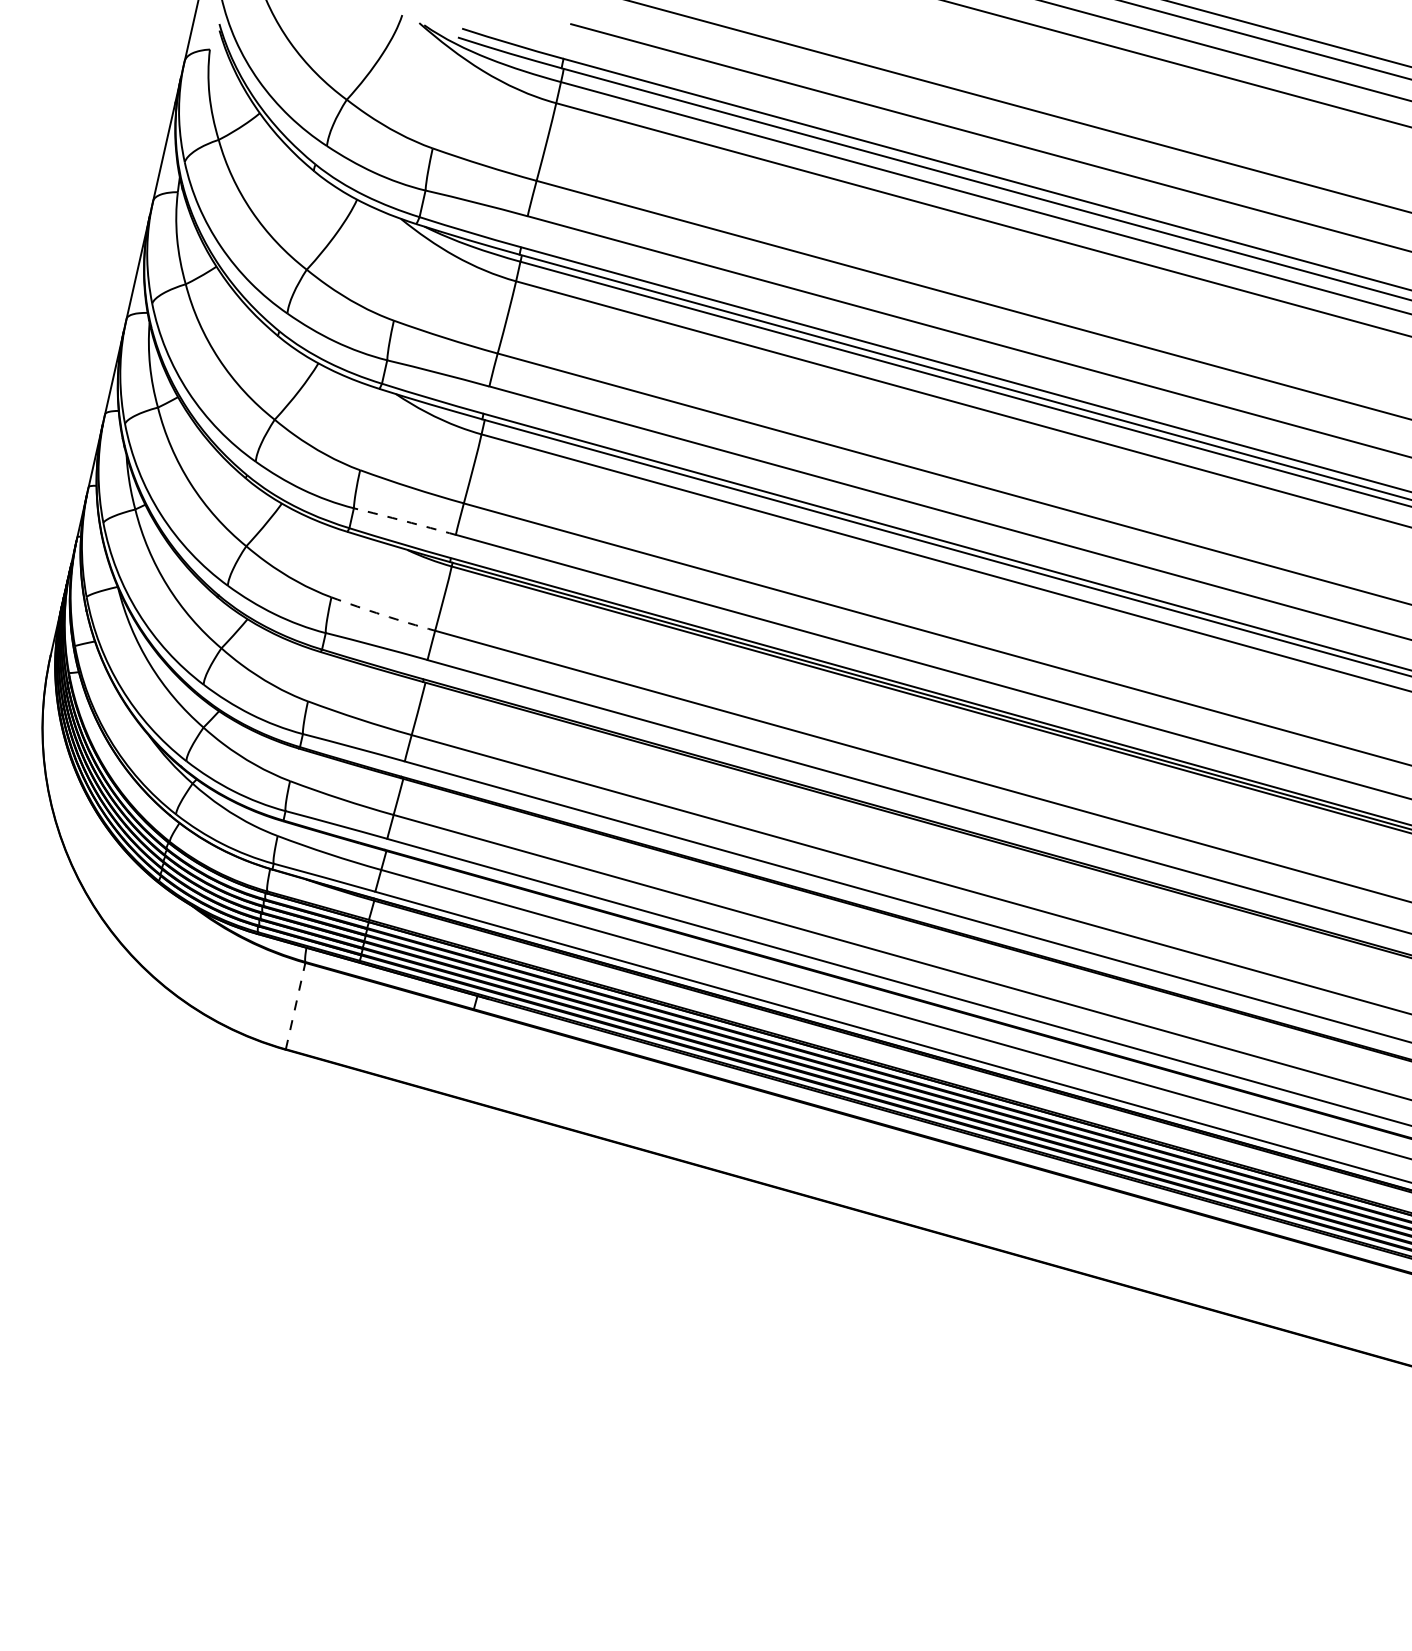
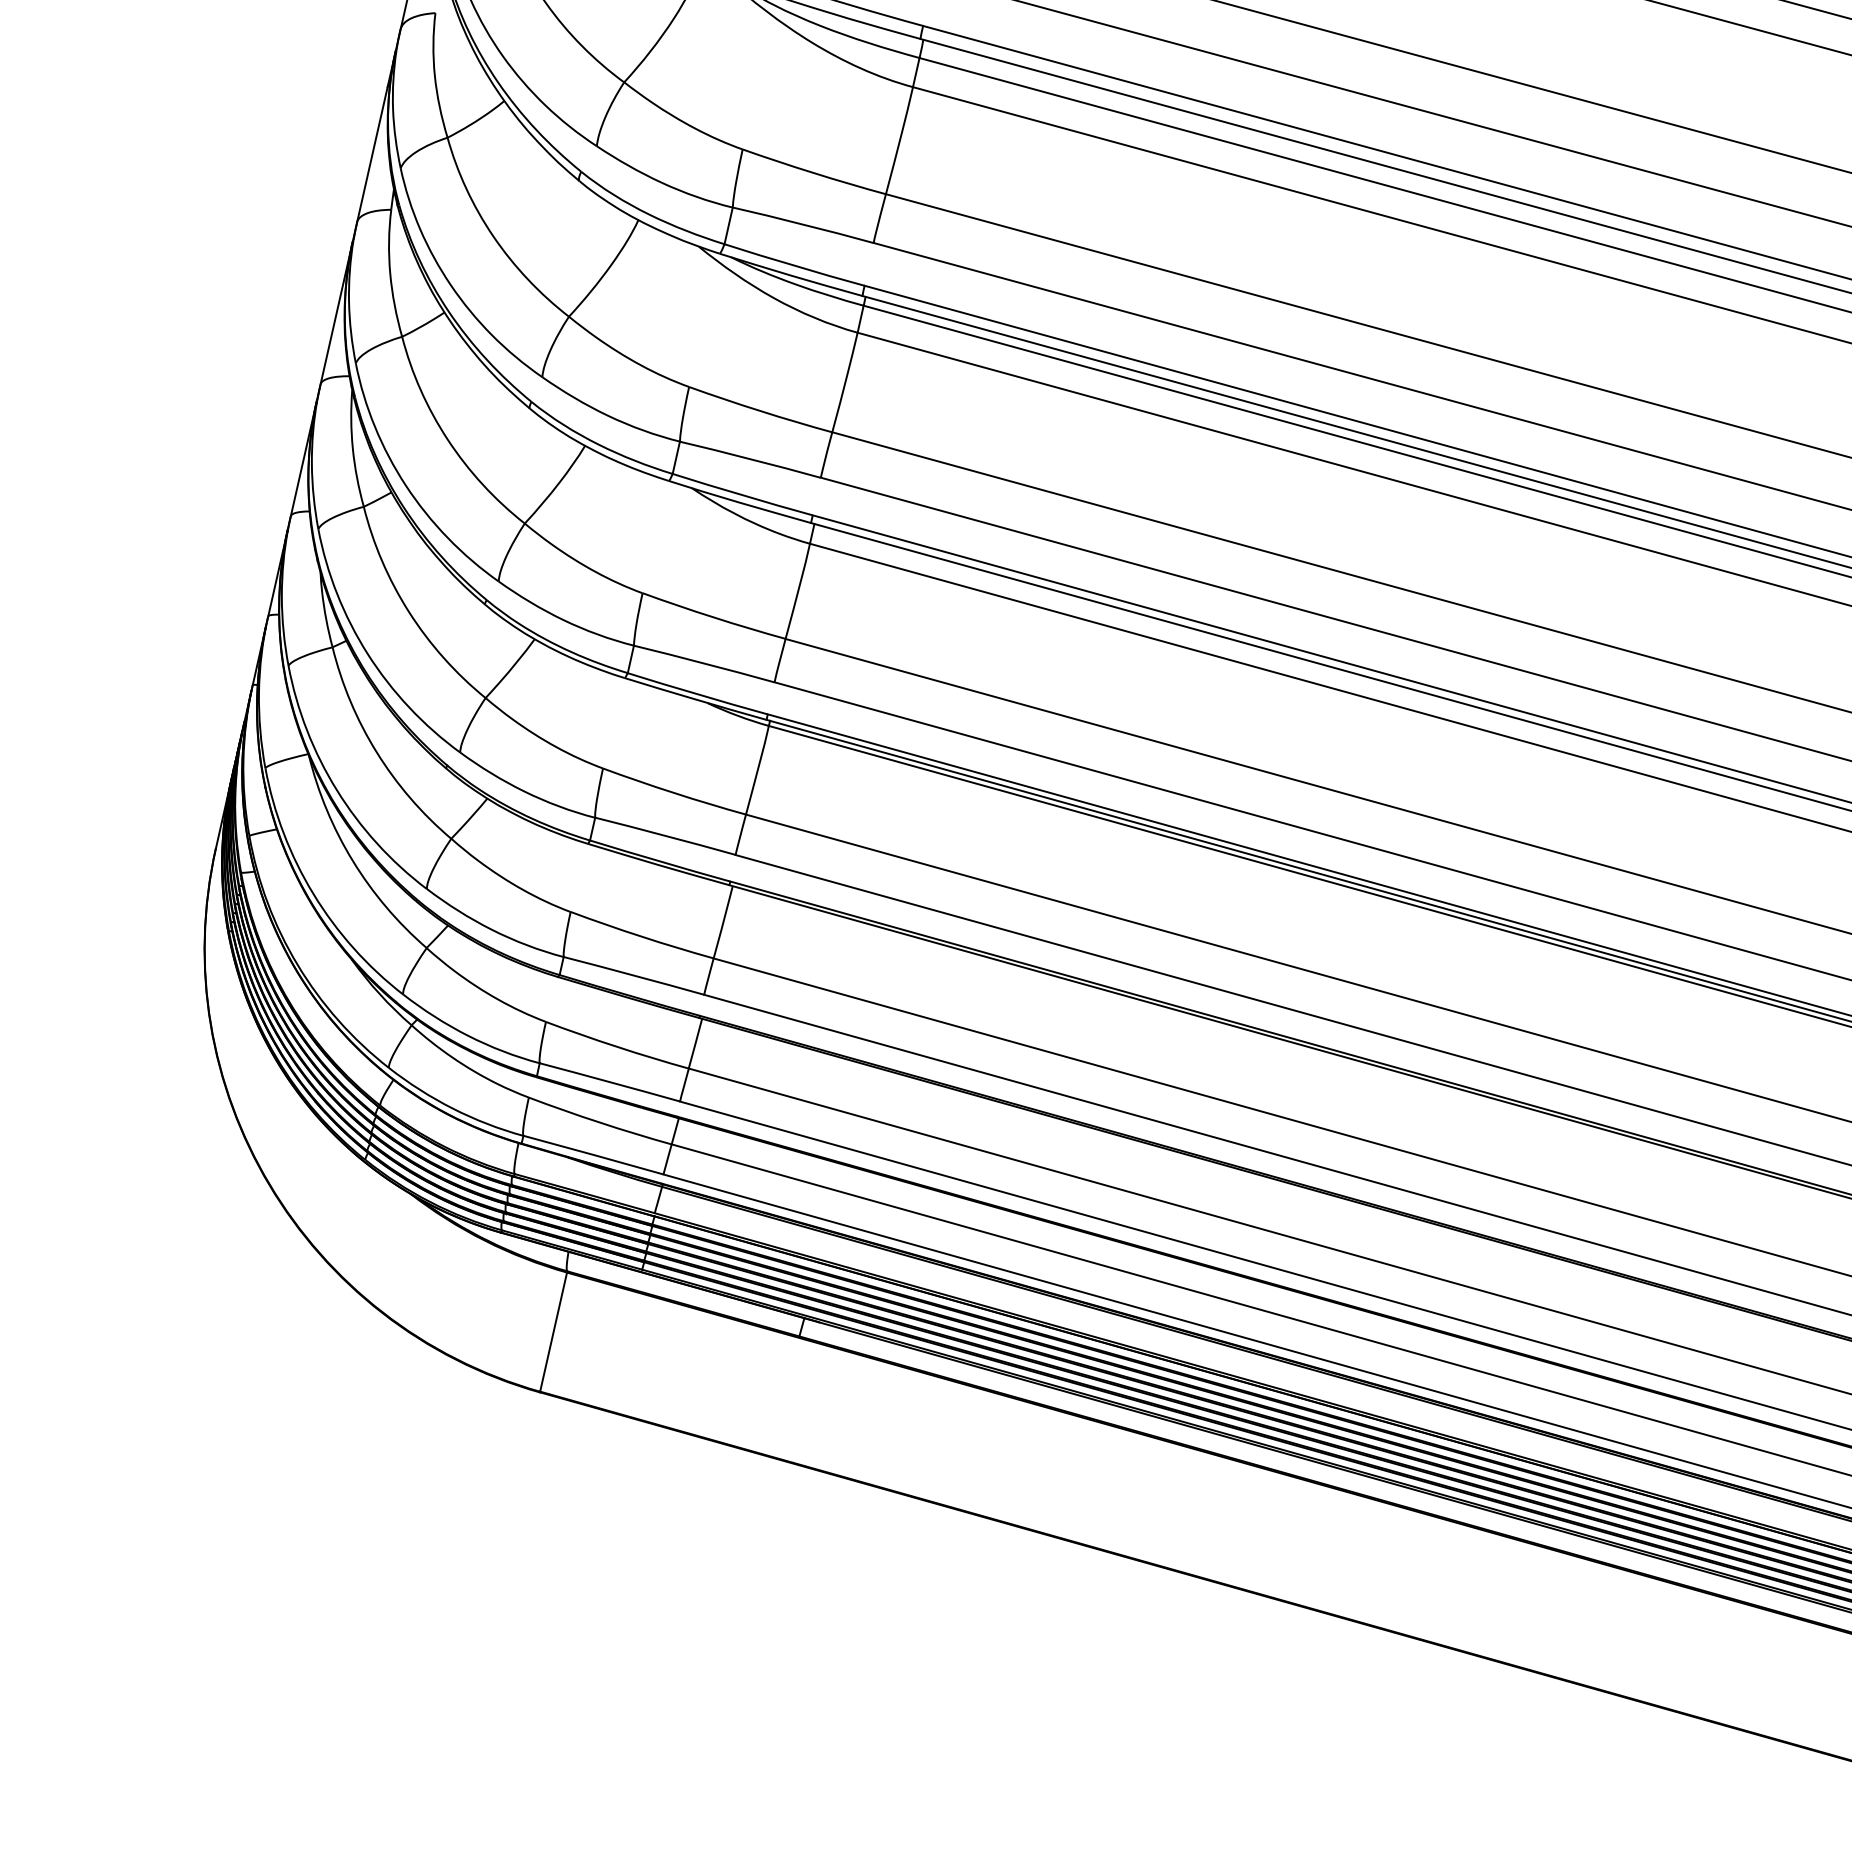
arc: (404, 521) -> (703, 663), dashed -> solid
arc: (382, 615) -> (673, 793), dashed -> solid
line: (295, 1005) -> (553, 1331), dashed -> solid

